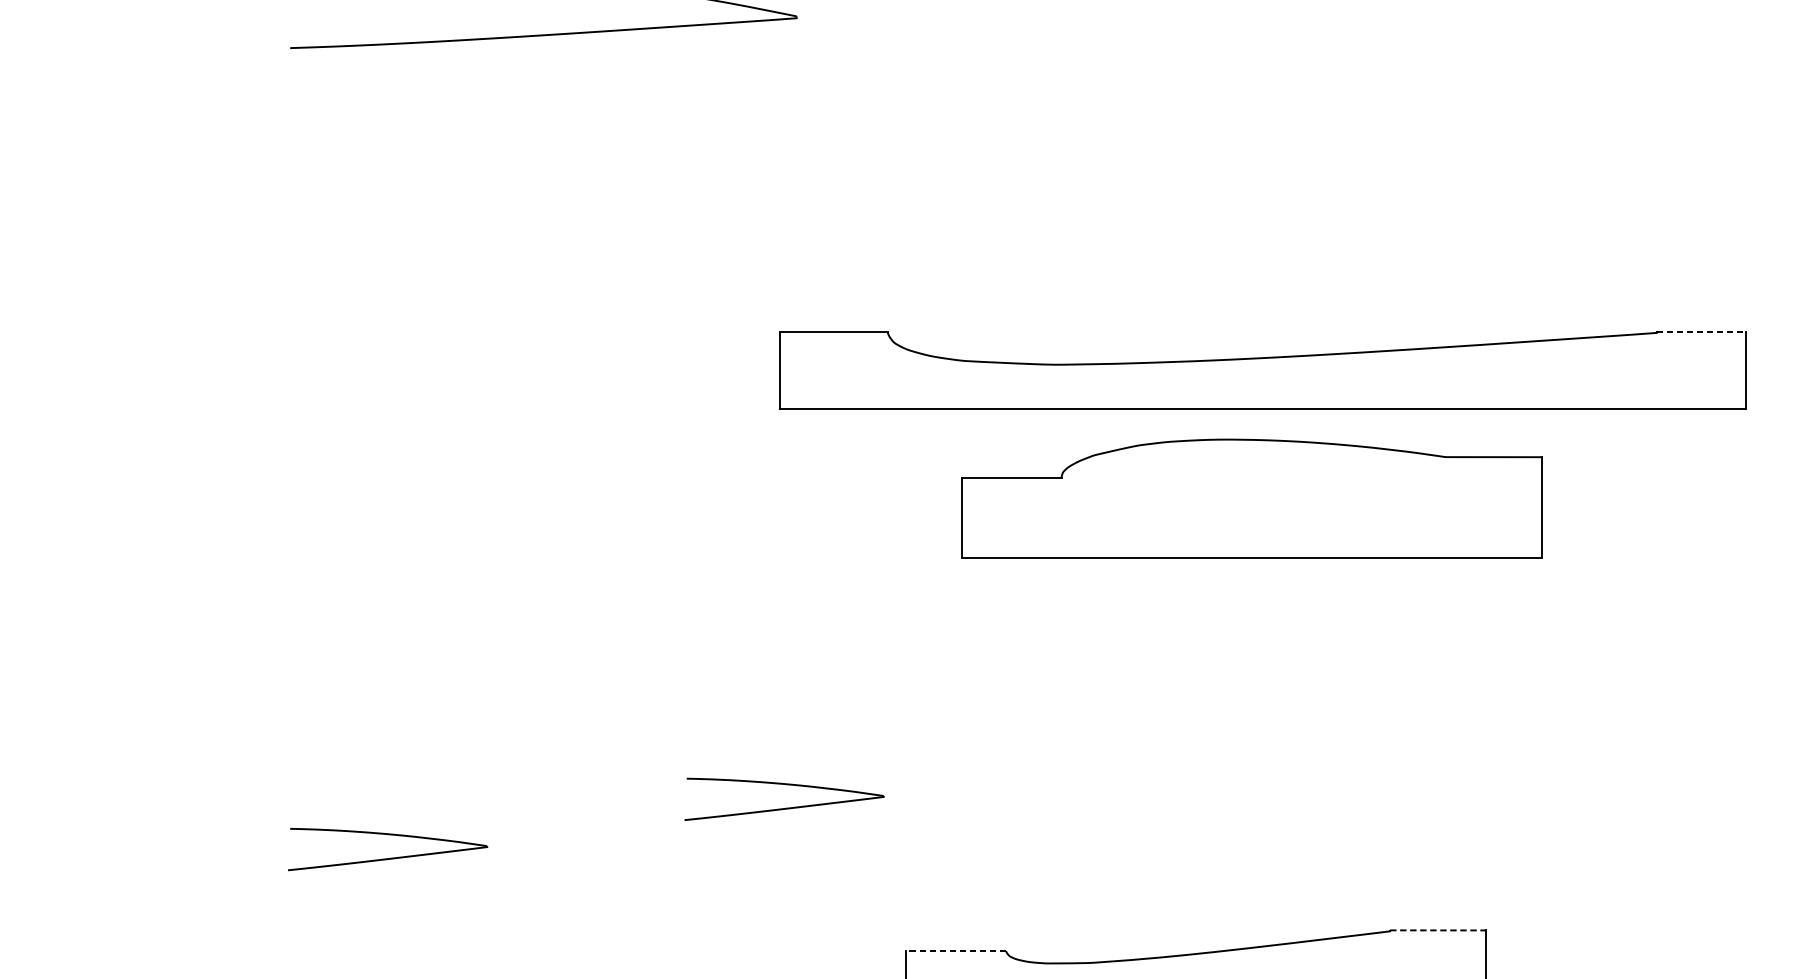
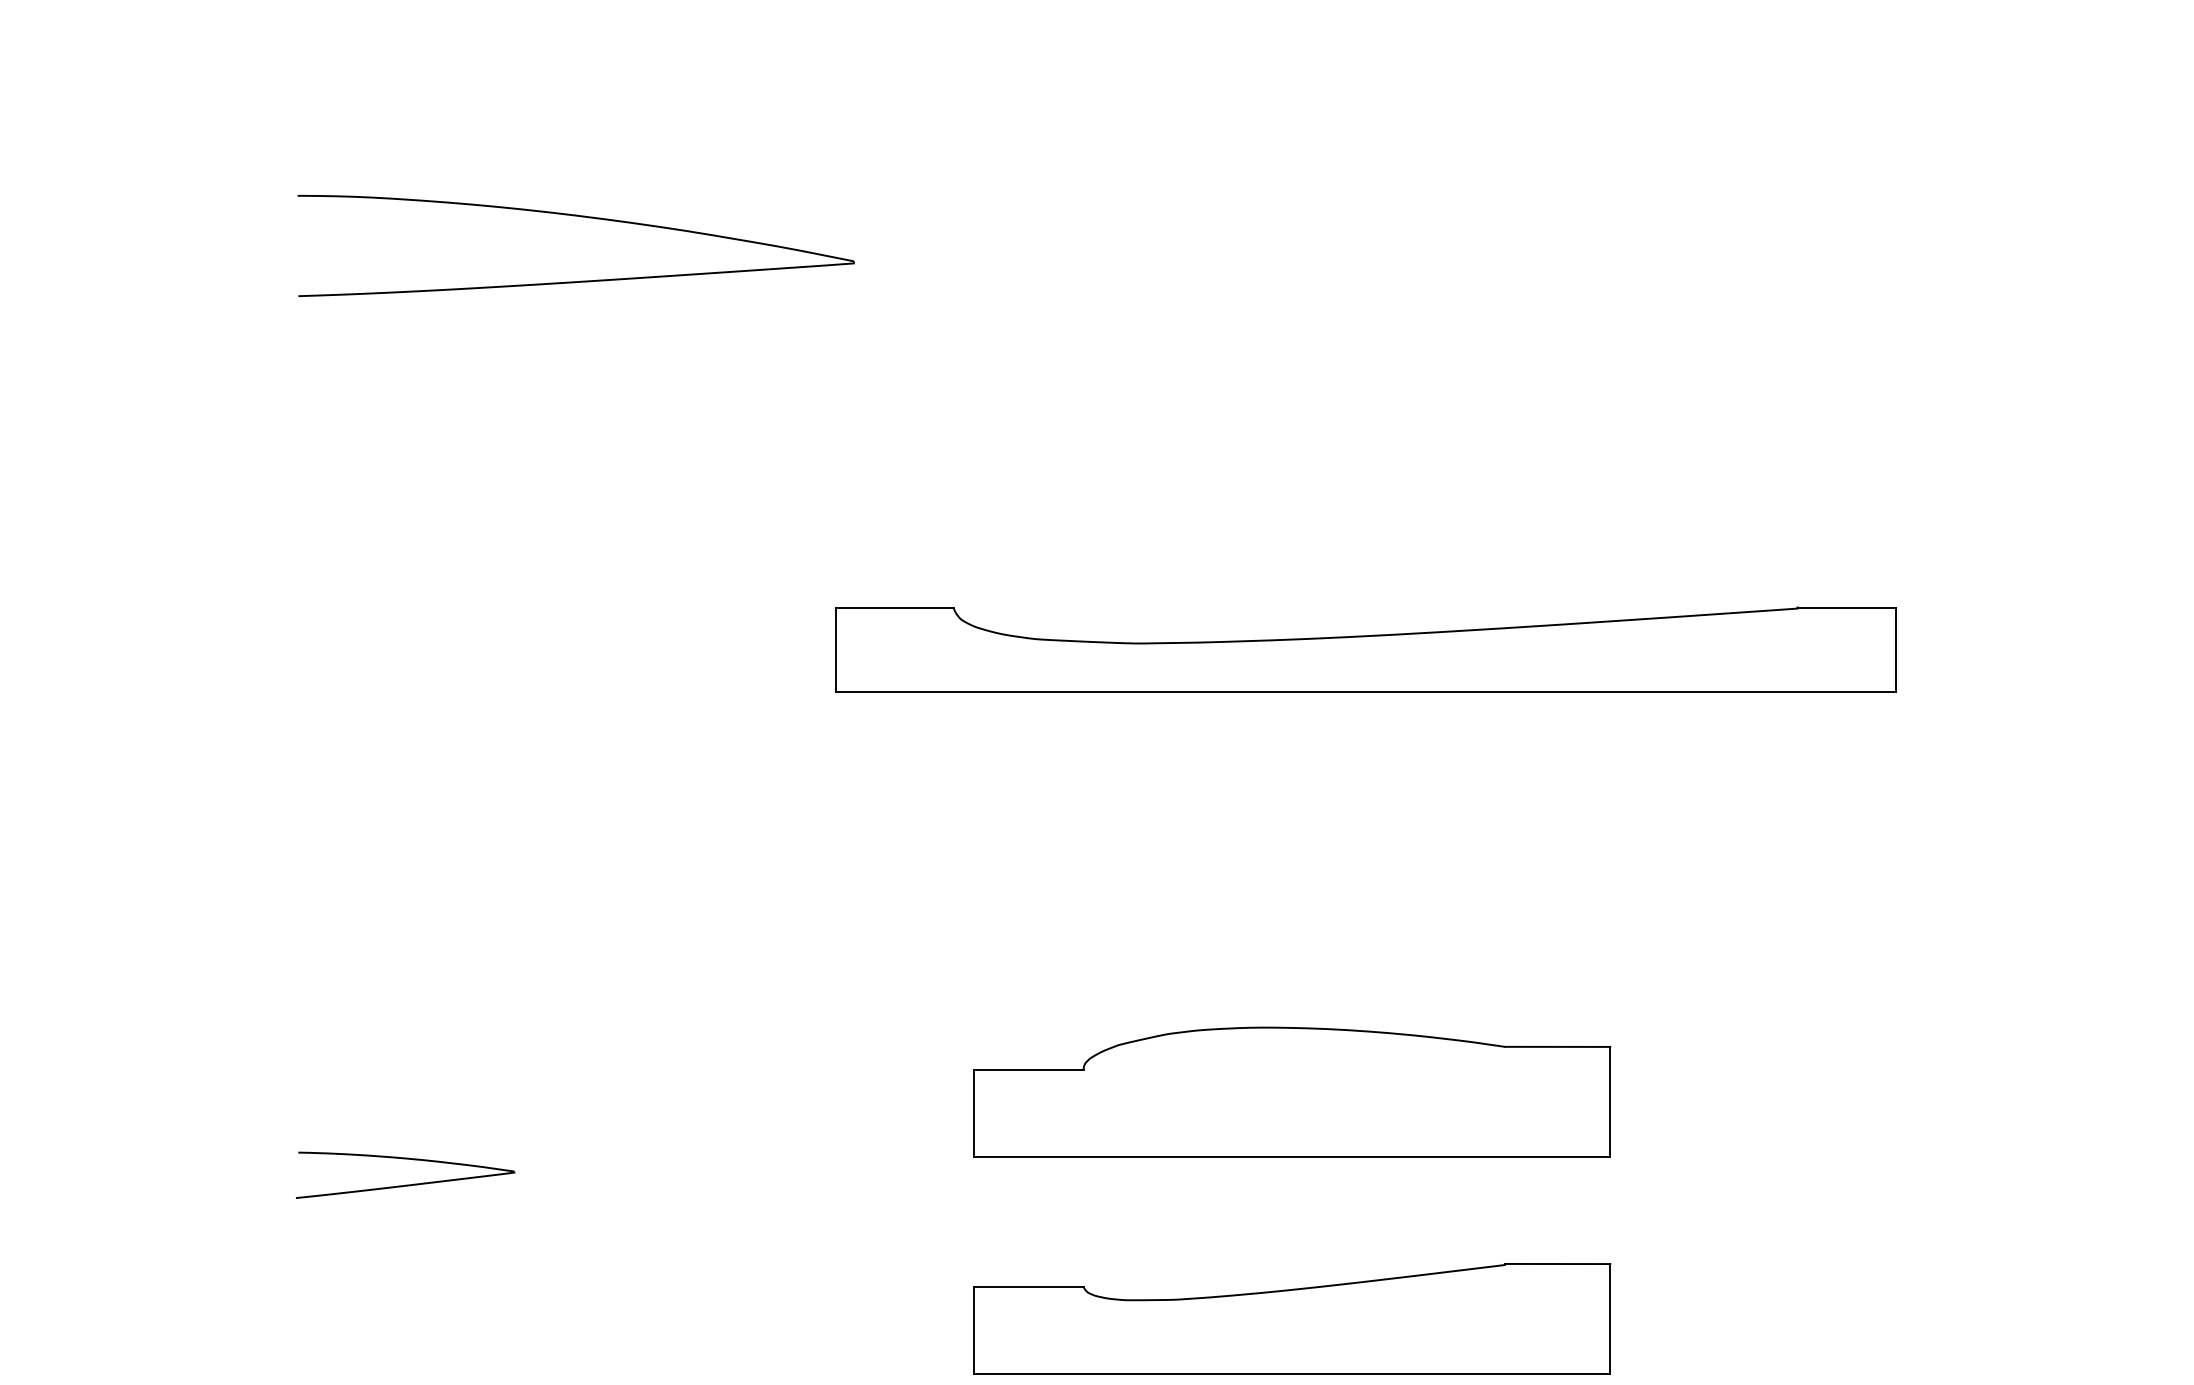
line: (1702, 331) -> (1847, 607), dashed -> solid
part: (1252, 497) -> (1292, 1091), moved
part: (784, 807) -> (840, 1129), removed
line: (1438, 930) -> (1557, 1264), dashed -> solid
line: (955, 950) -> (1028, 1286), dashed -> solid

